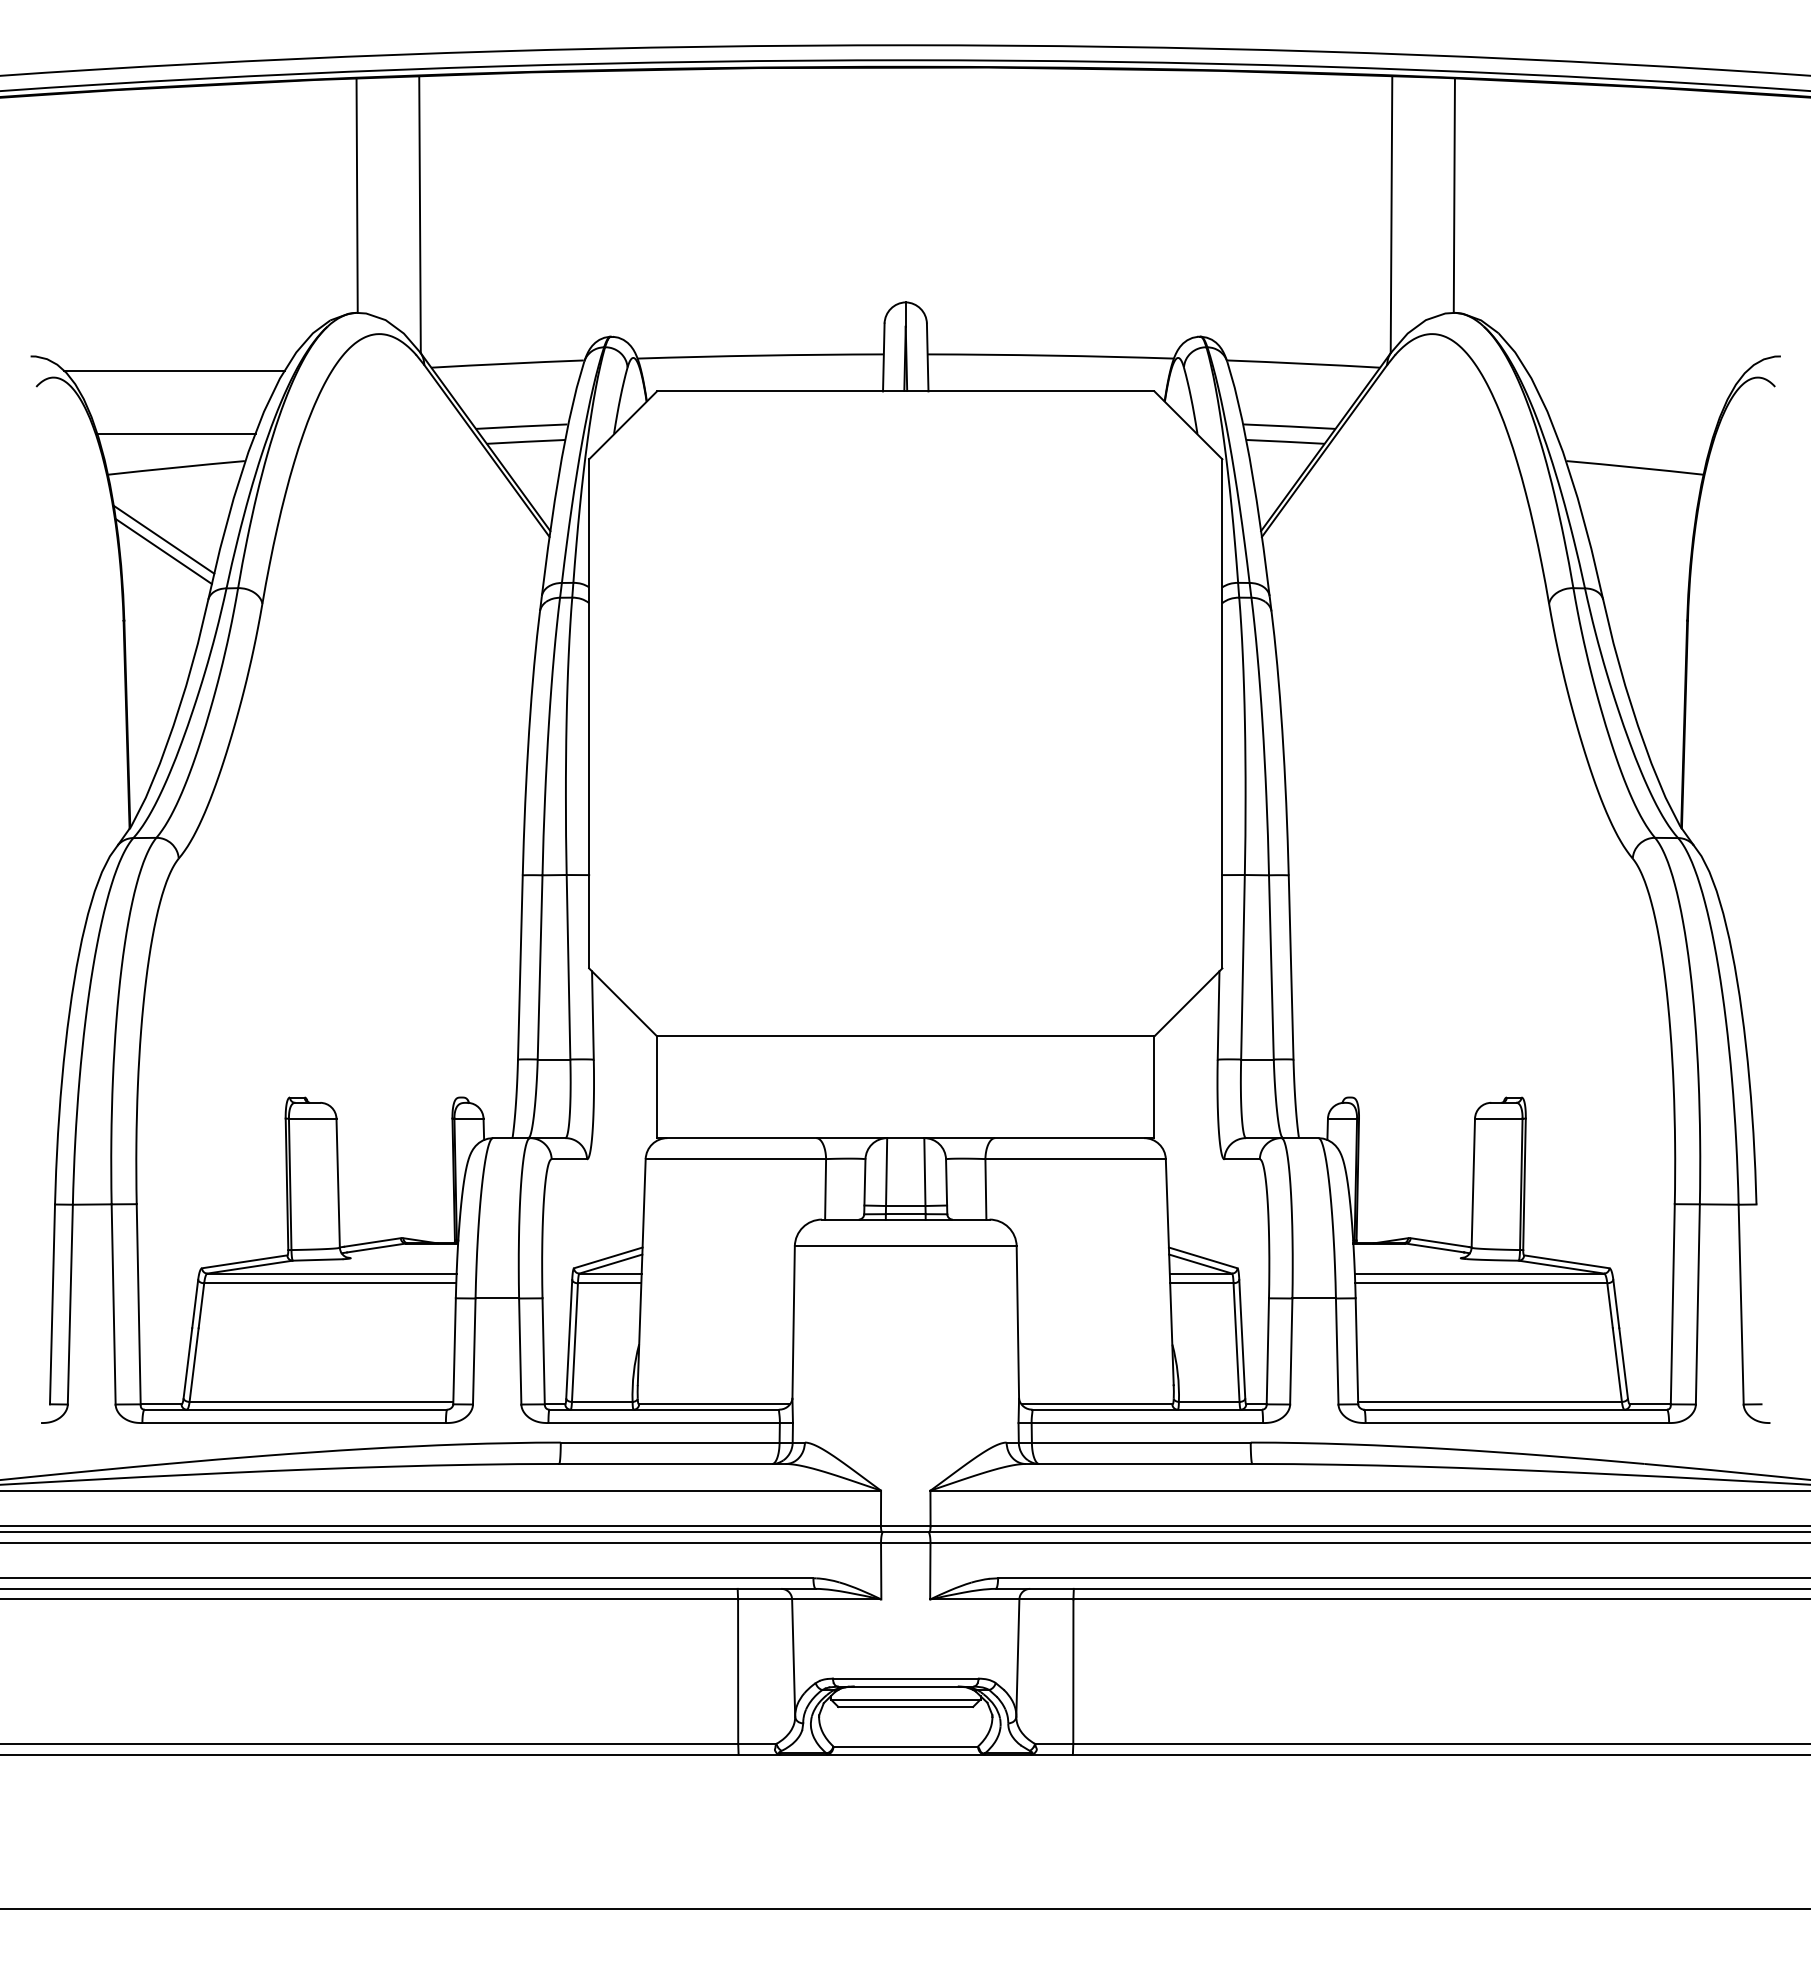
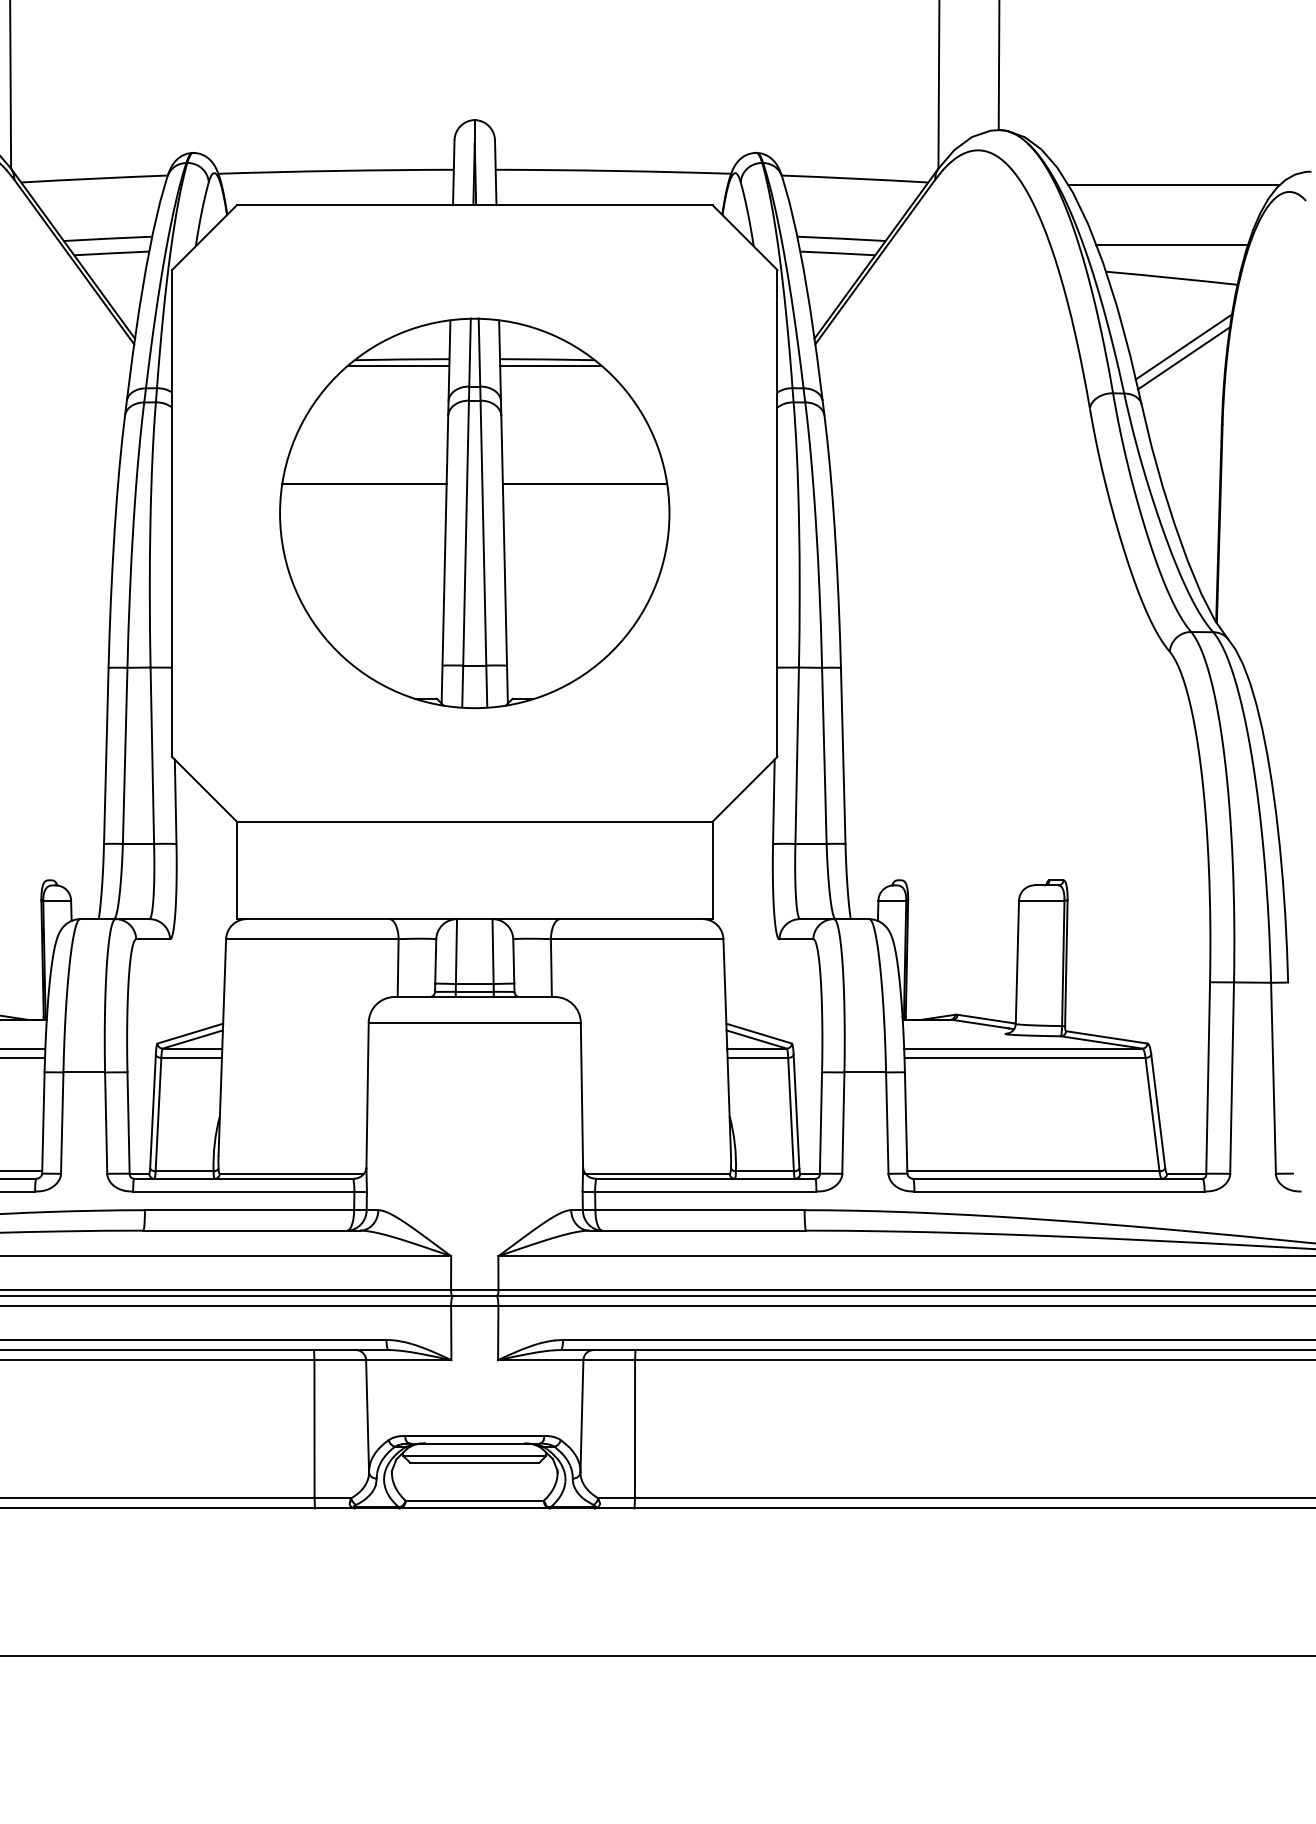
line: (1636, 370) -> (1173, 185), added
line: (1634, 433) -> (1171, 245), added
line: (1647, 539) -> (1183, 346), added
line: (1647, 551) -> (1183, 358), added
part: (905, 713) -> (474, 513), added

